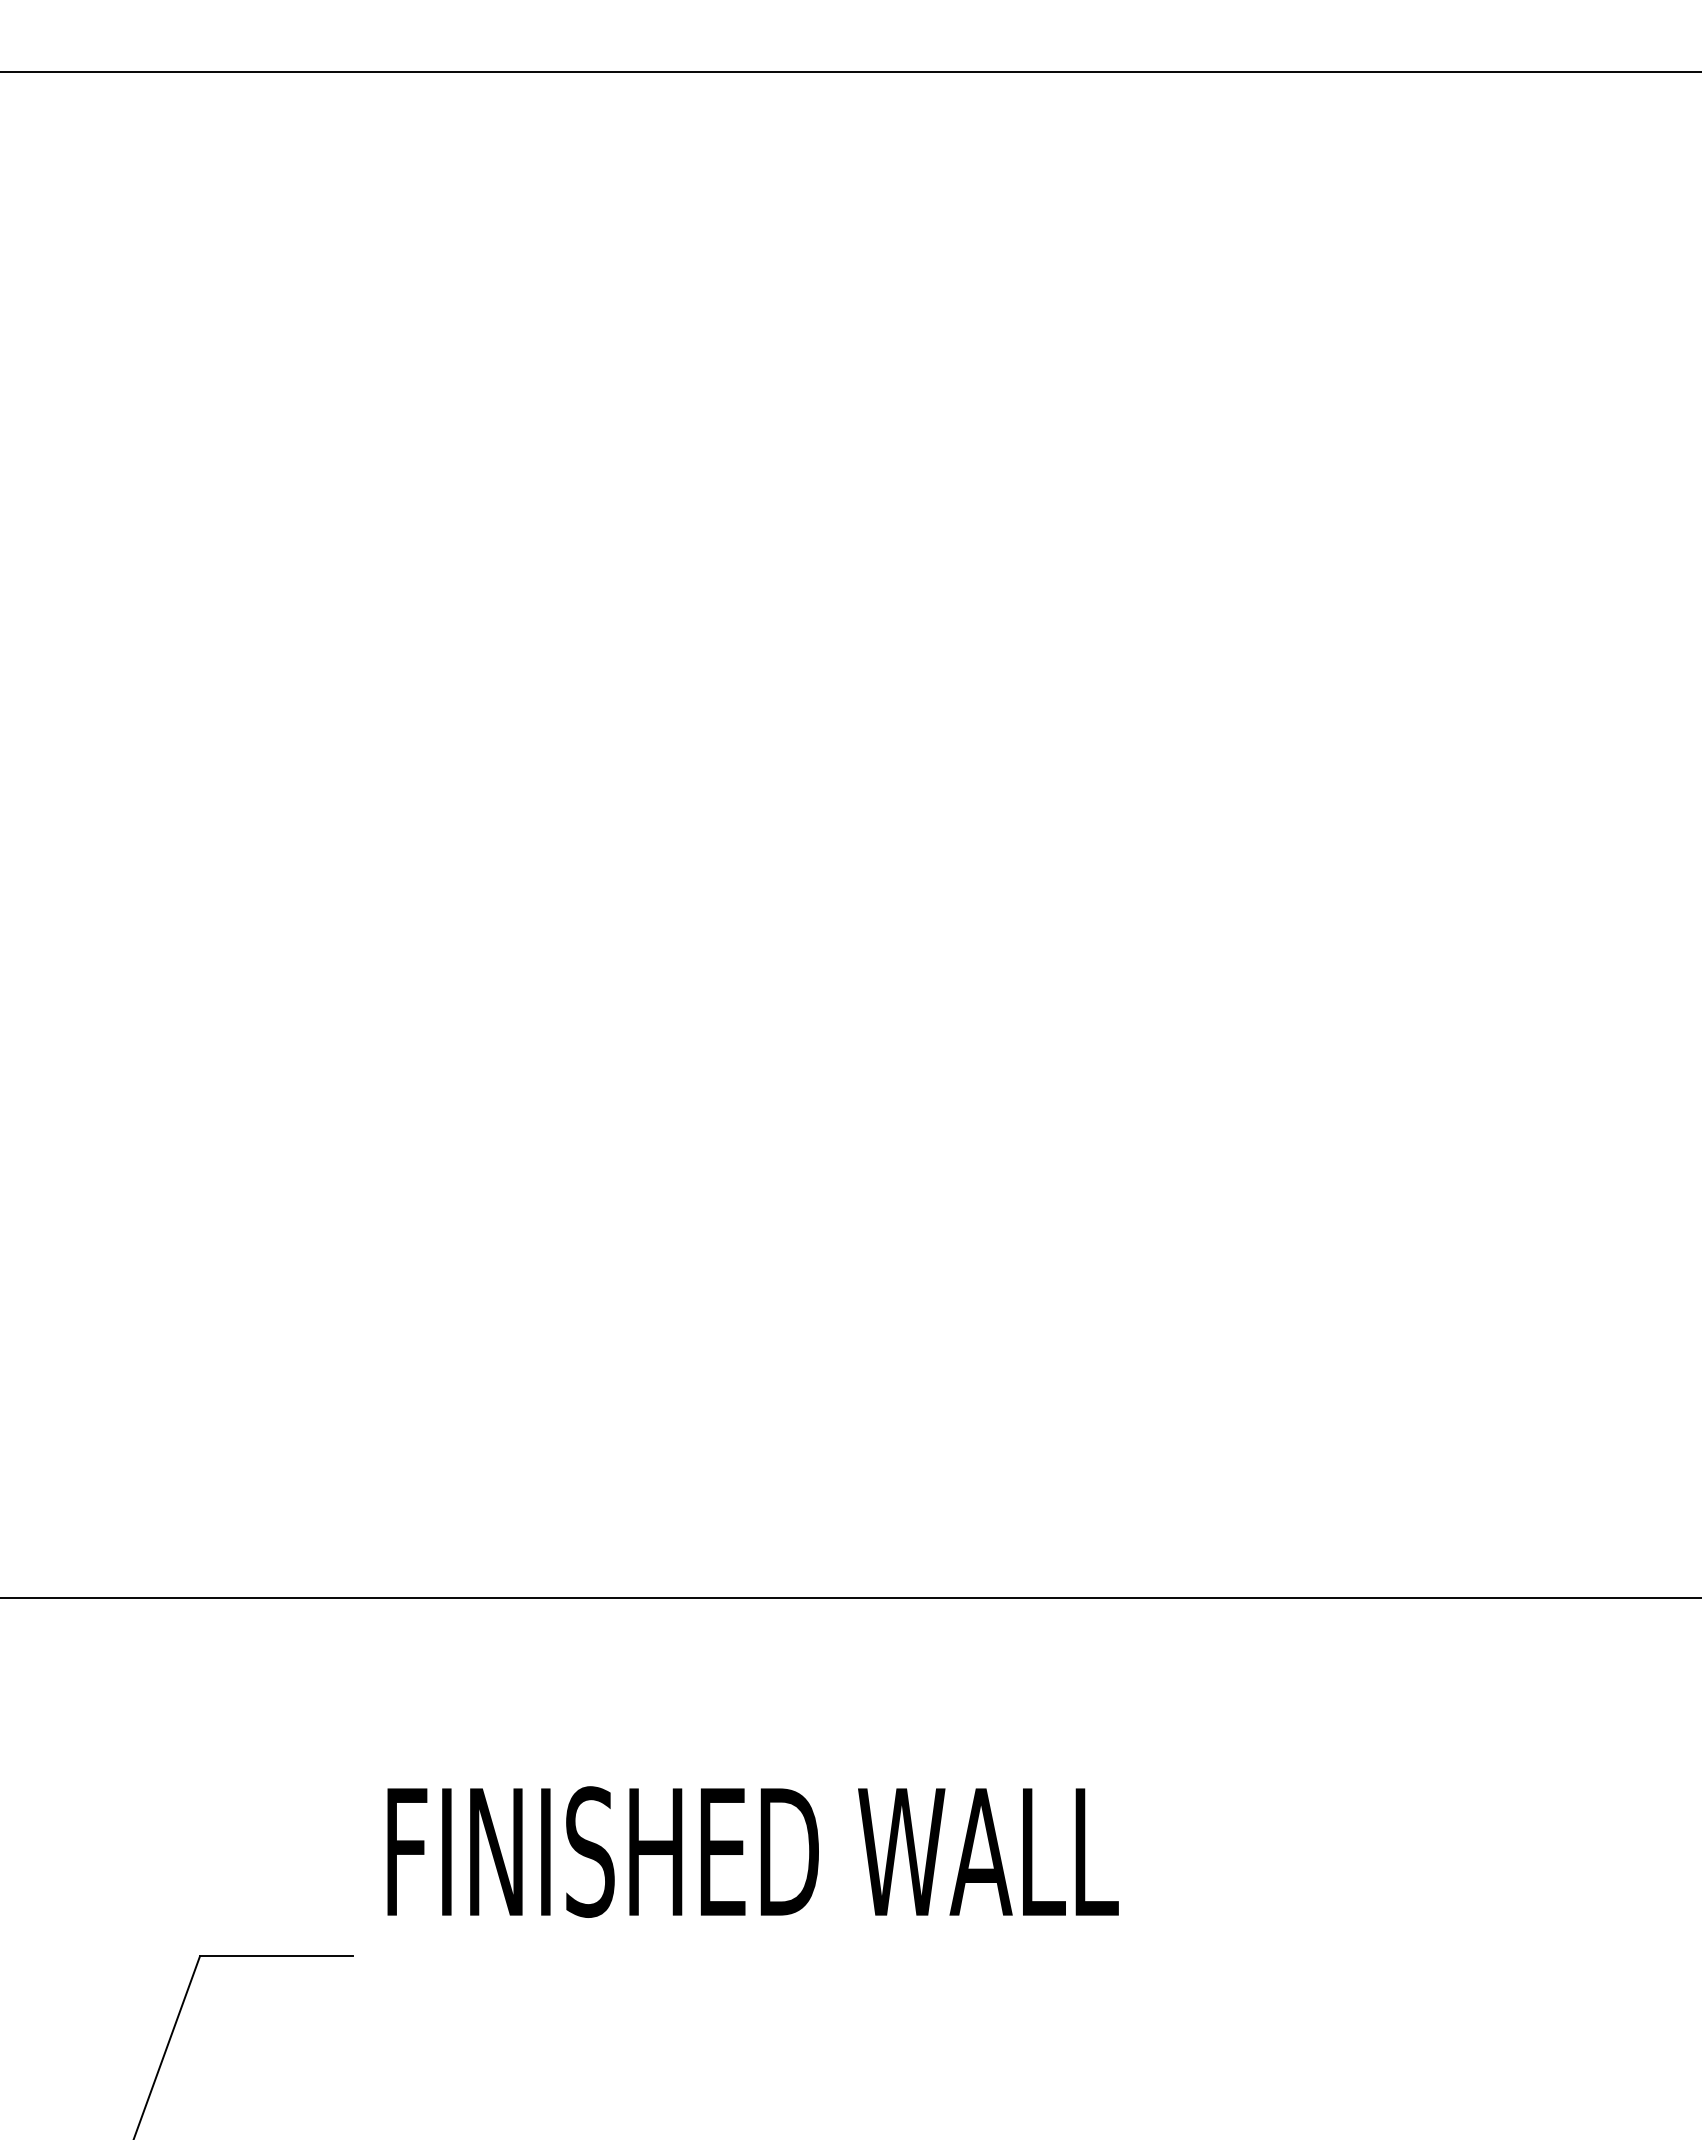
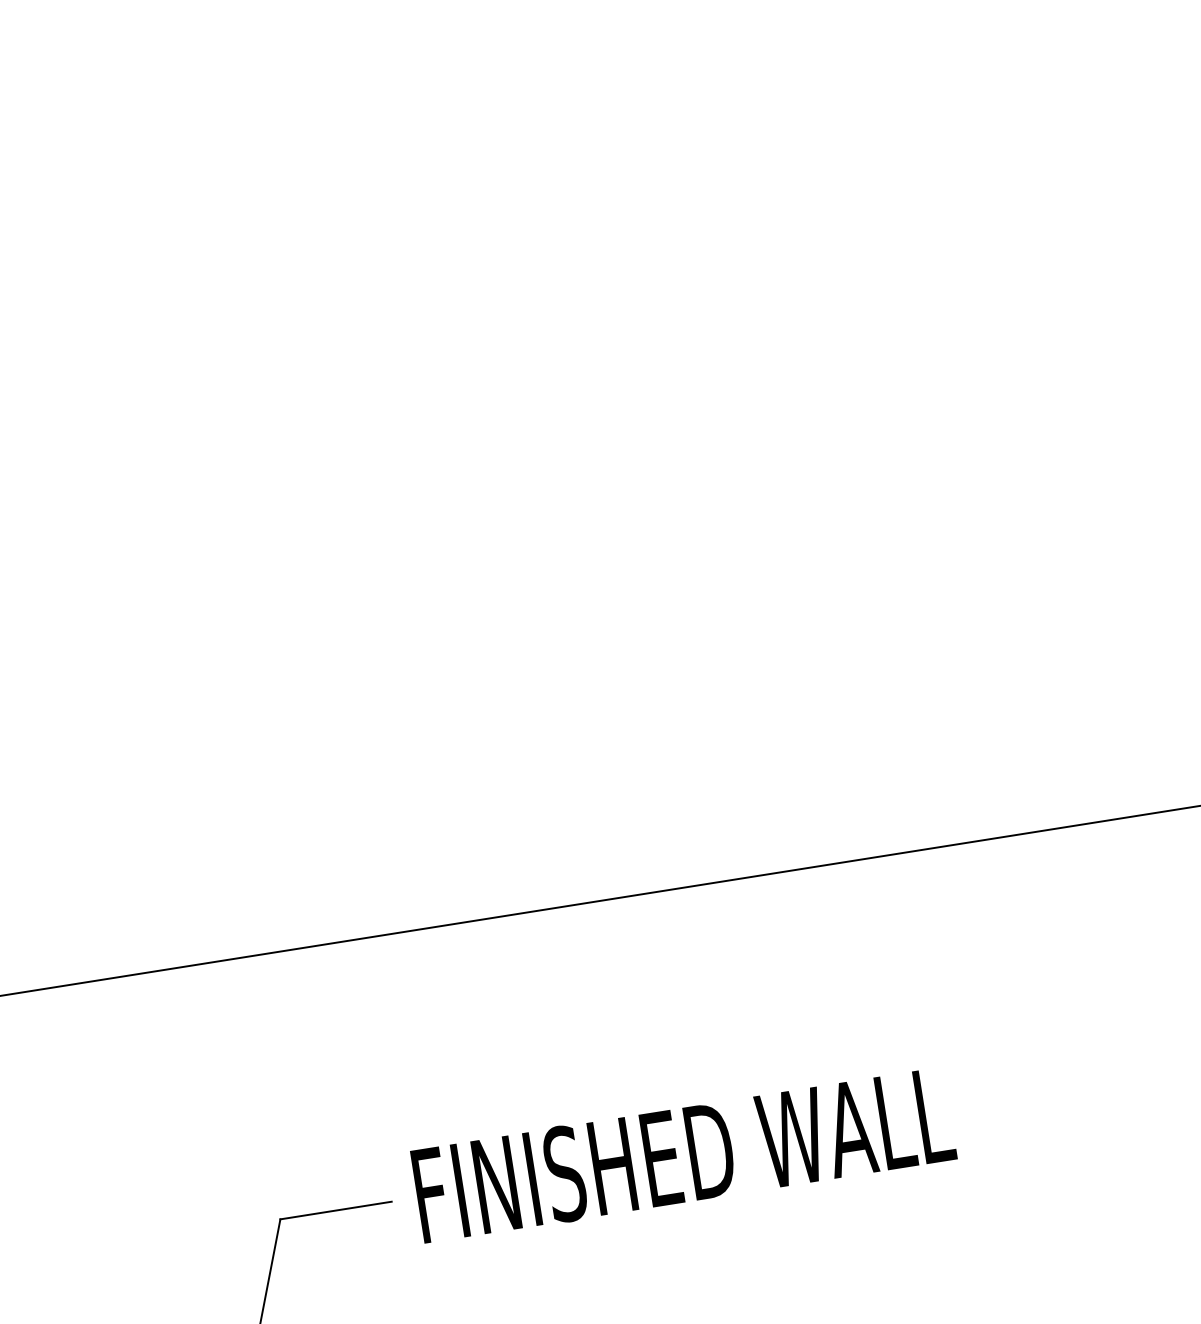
text: (752, 1851) -> (683, 1154), moved

